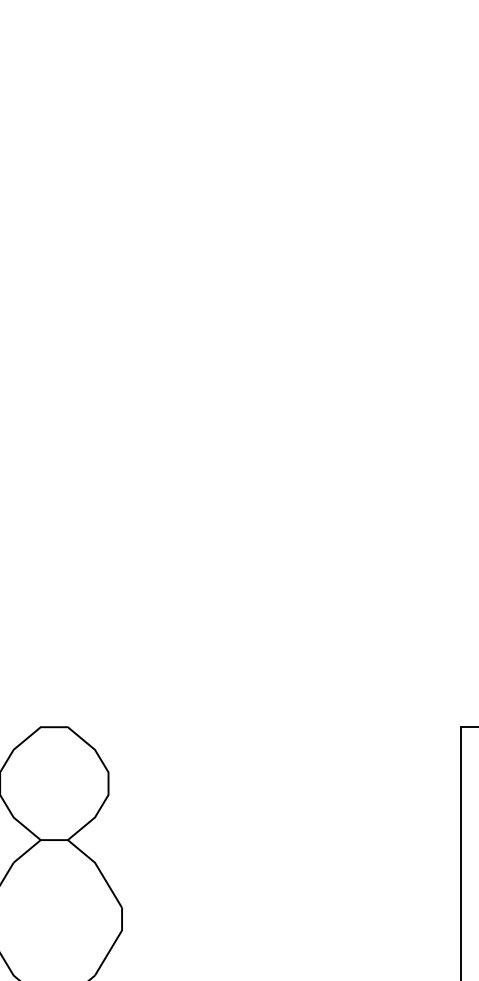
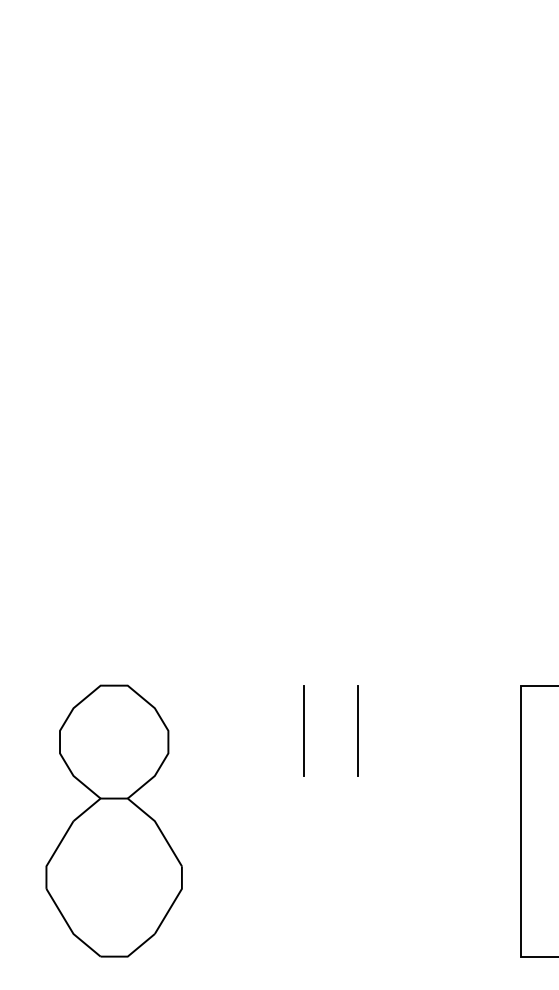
line: (243, 772) -> (303, 730), added
line: (298, 772) -> (358, 730), added

